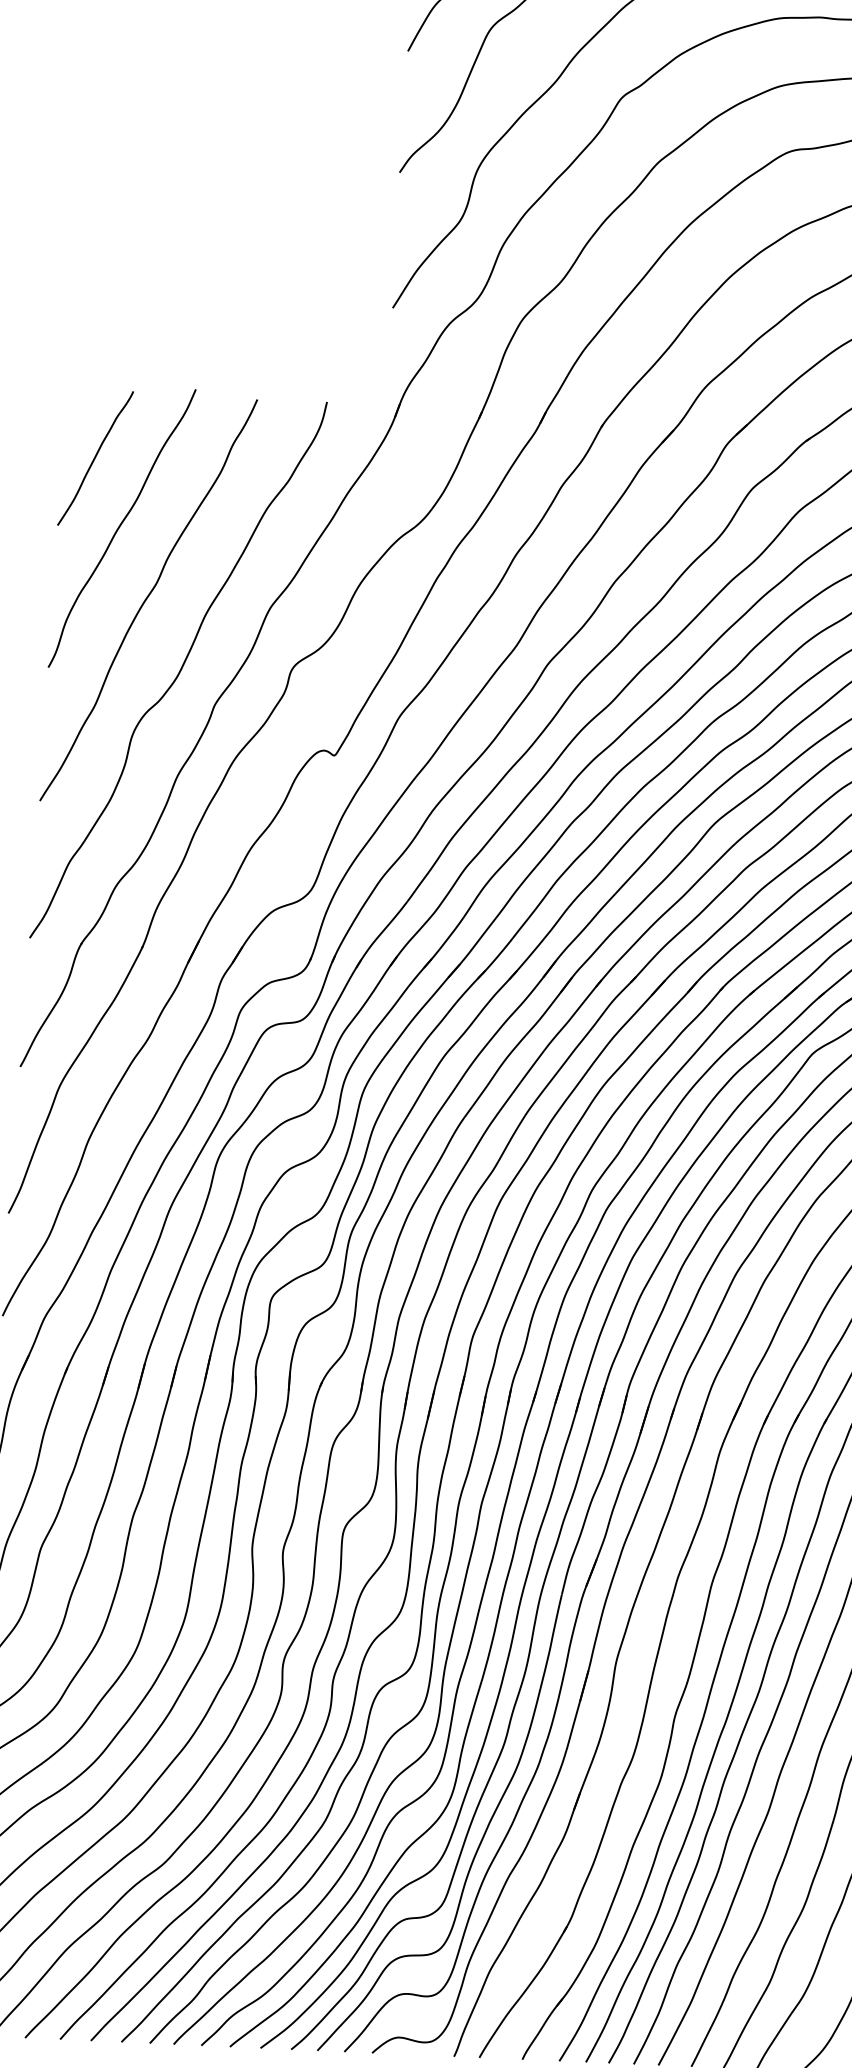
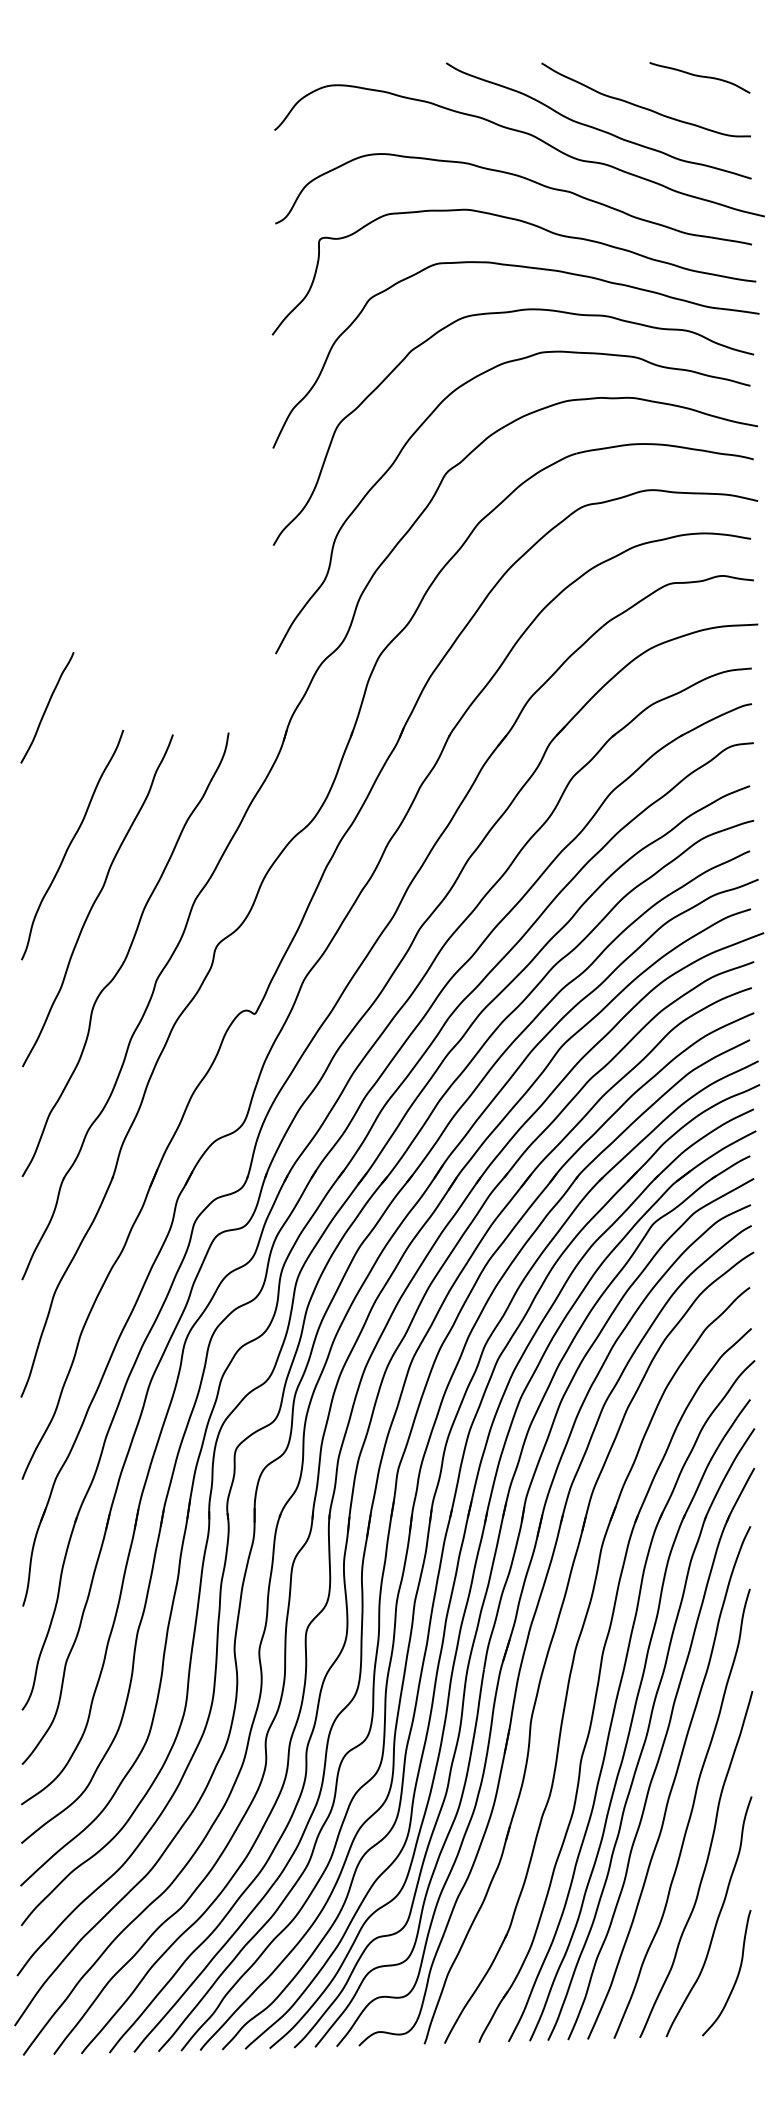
curve: (95, 458) -> (47, 707), moved

